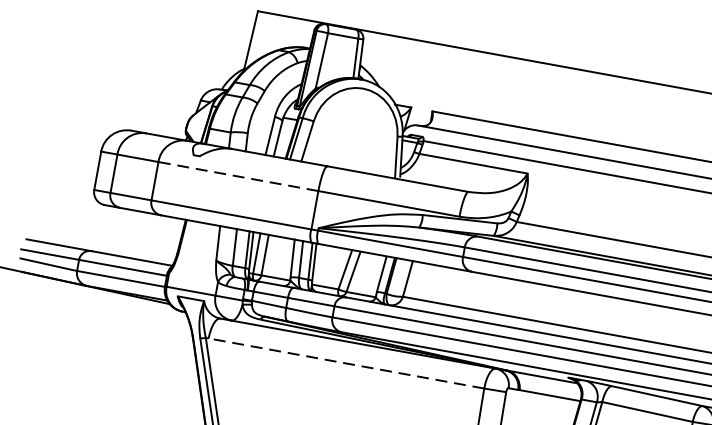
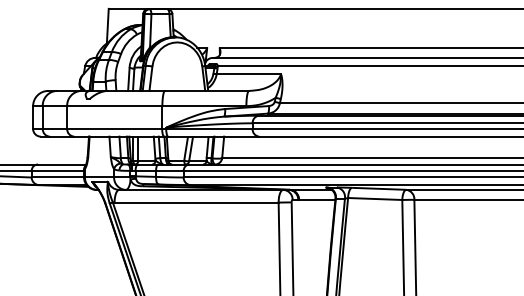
line: (237, 177) -> (114, 106), dashed -> solid
line: (346, 363) -> (196, 202), dashed -> solid

